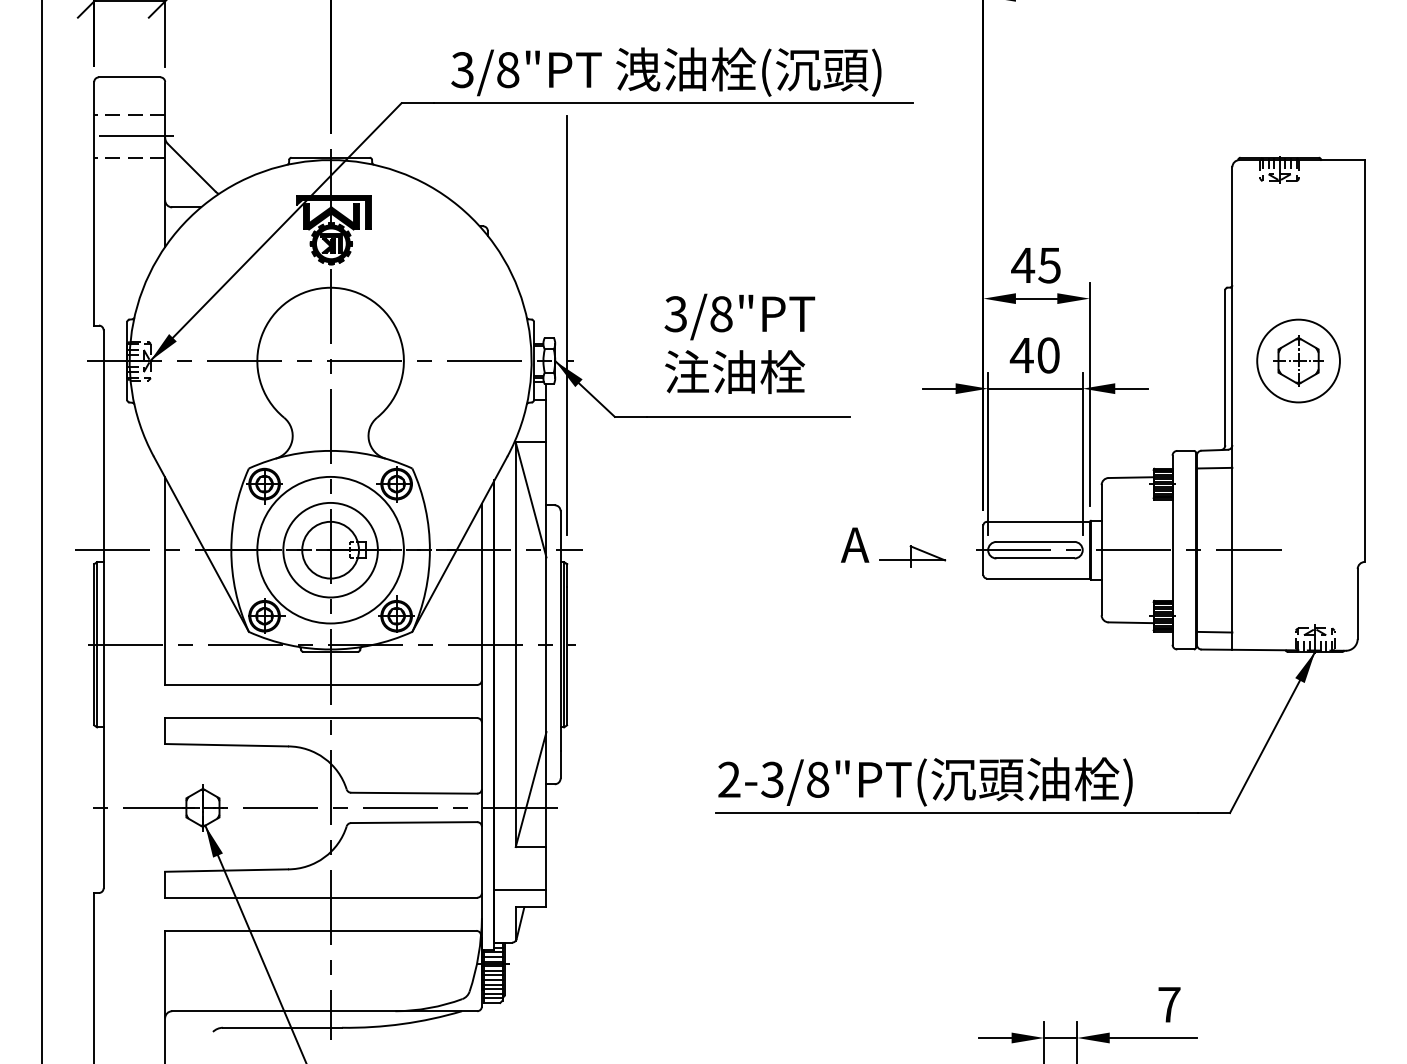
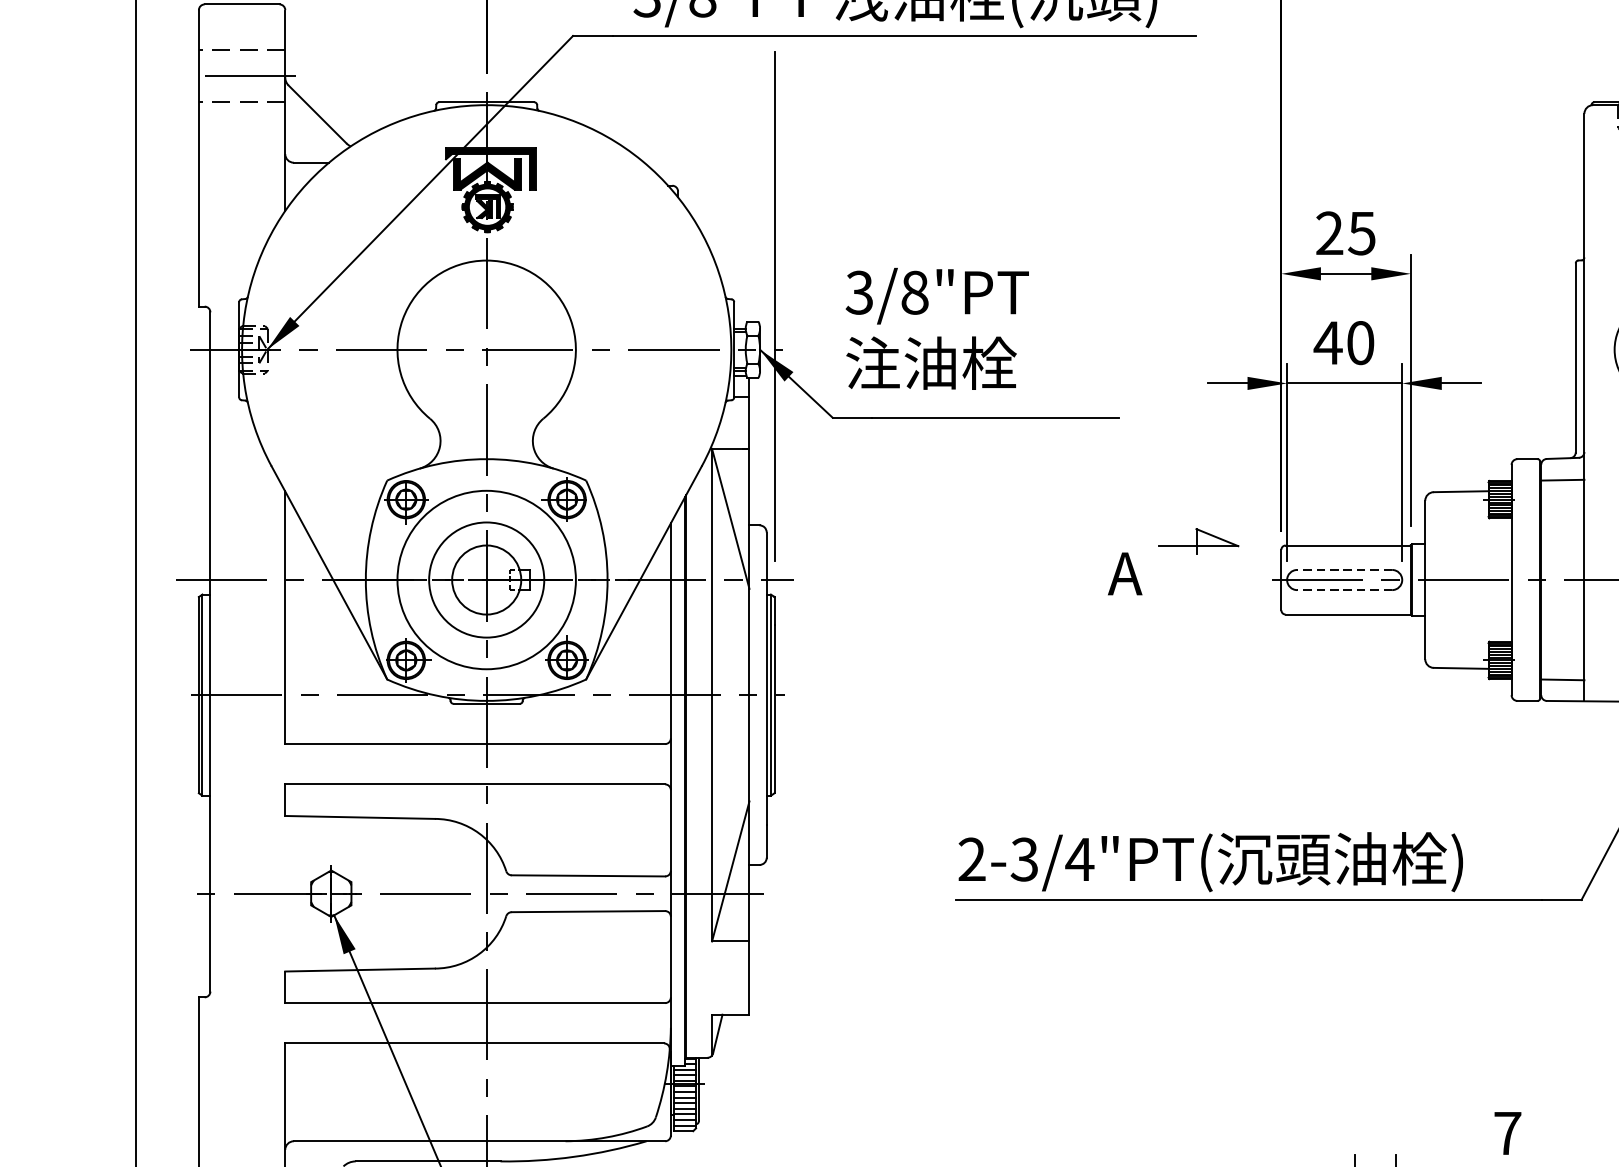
text: (1023, 264) -> (1330, 232), 45 -> 25
text: (739, 343) -> (936, 328), moved
line: (1034, 541) -> (1343, 569), solid -> dashed
part: (912, 556) -> (1198, 541), moved
line: (1034, 558) -> (1343, 590), solid -> dashed
text: (817, 779) -> (1079, 859), 2-3/8"PT( -> 2-3/4"PT(
line: (520, 889) -> (717, 993), removed

